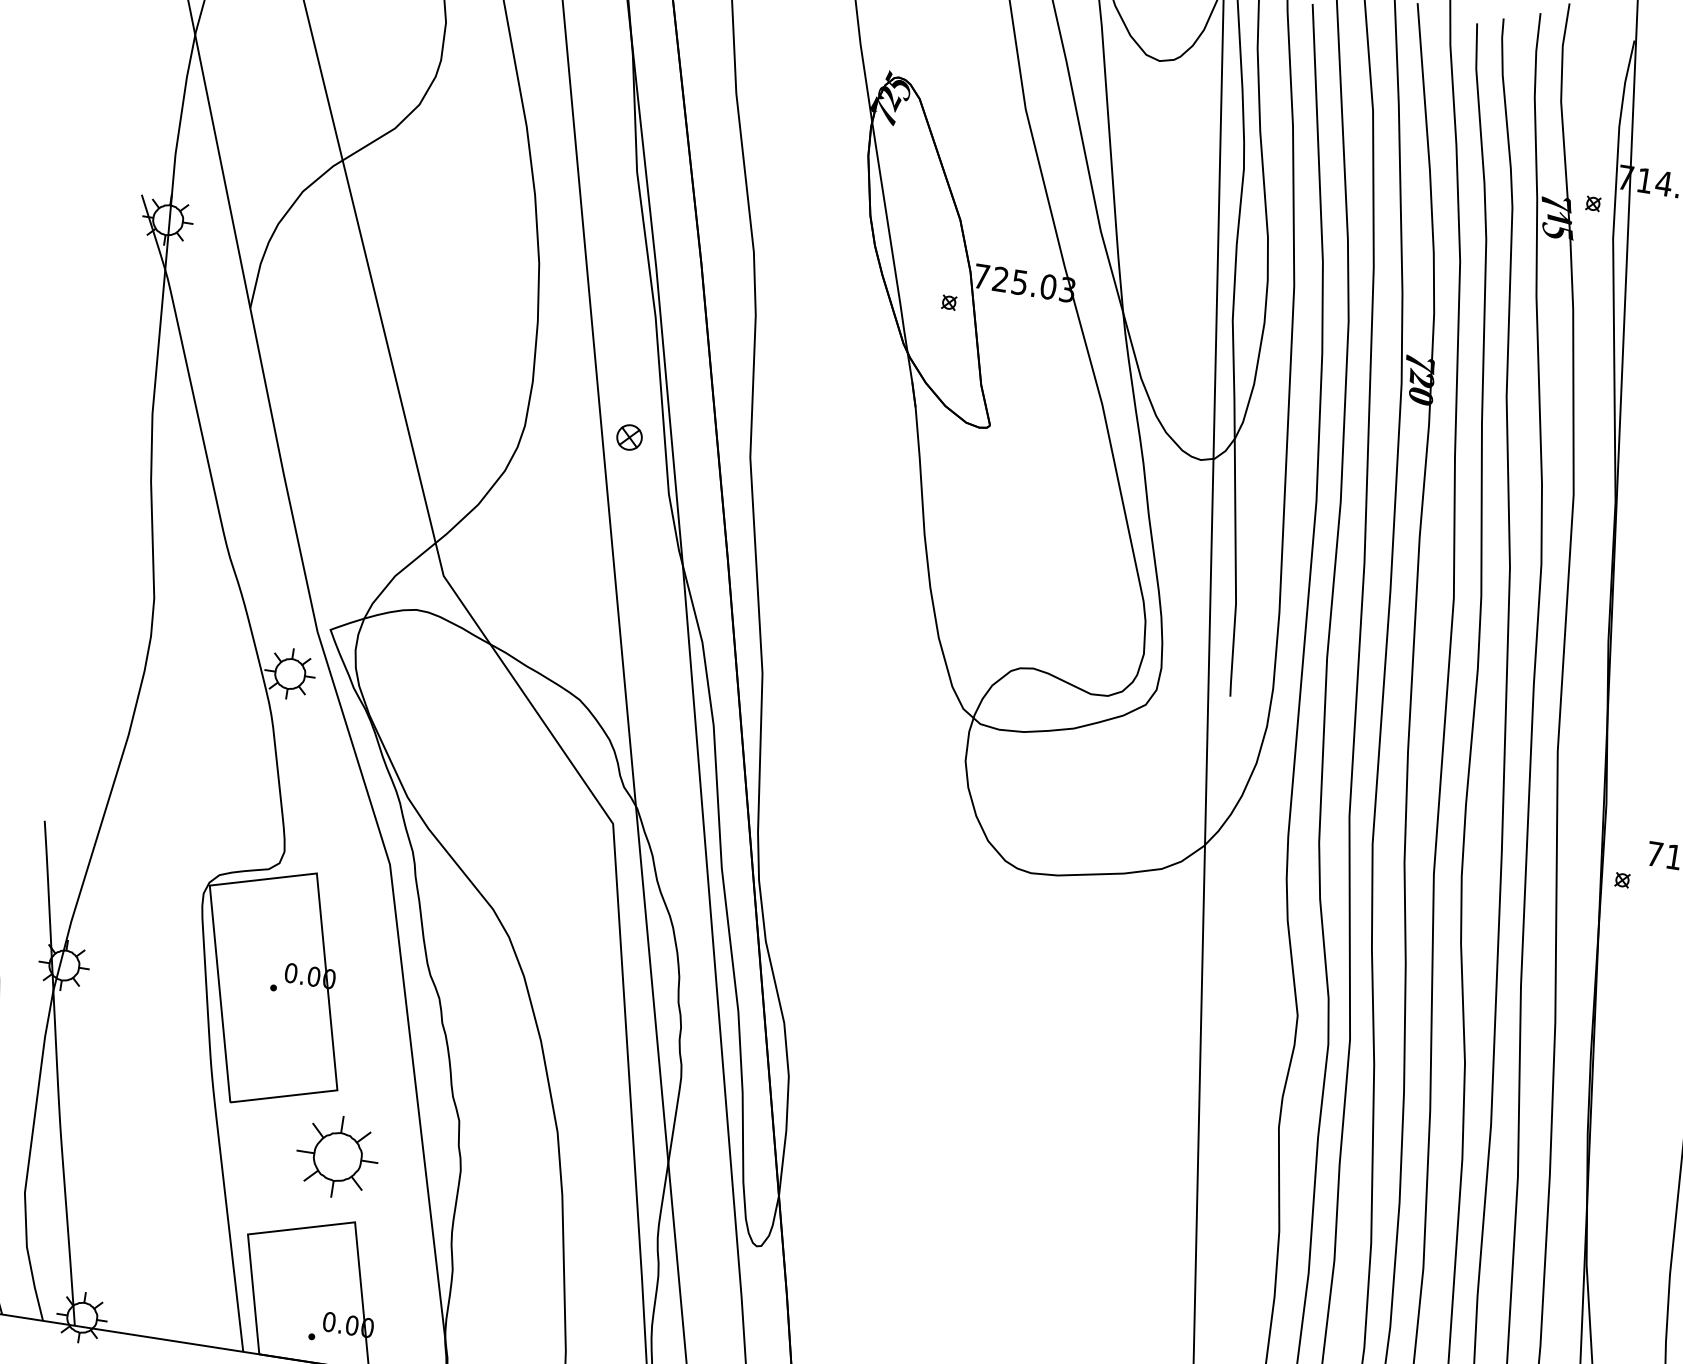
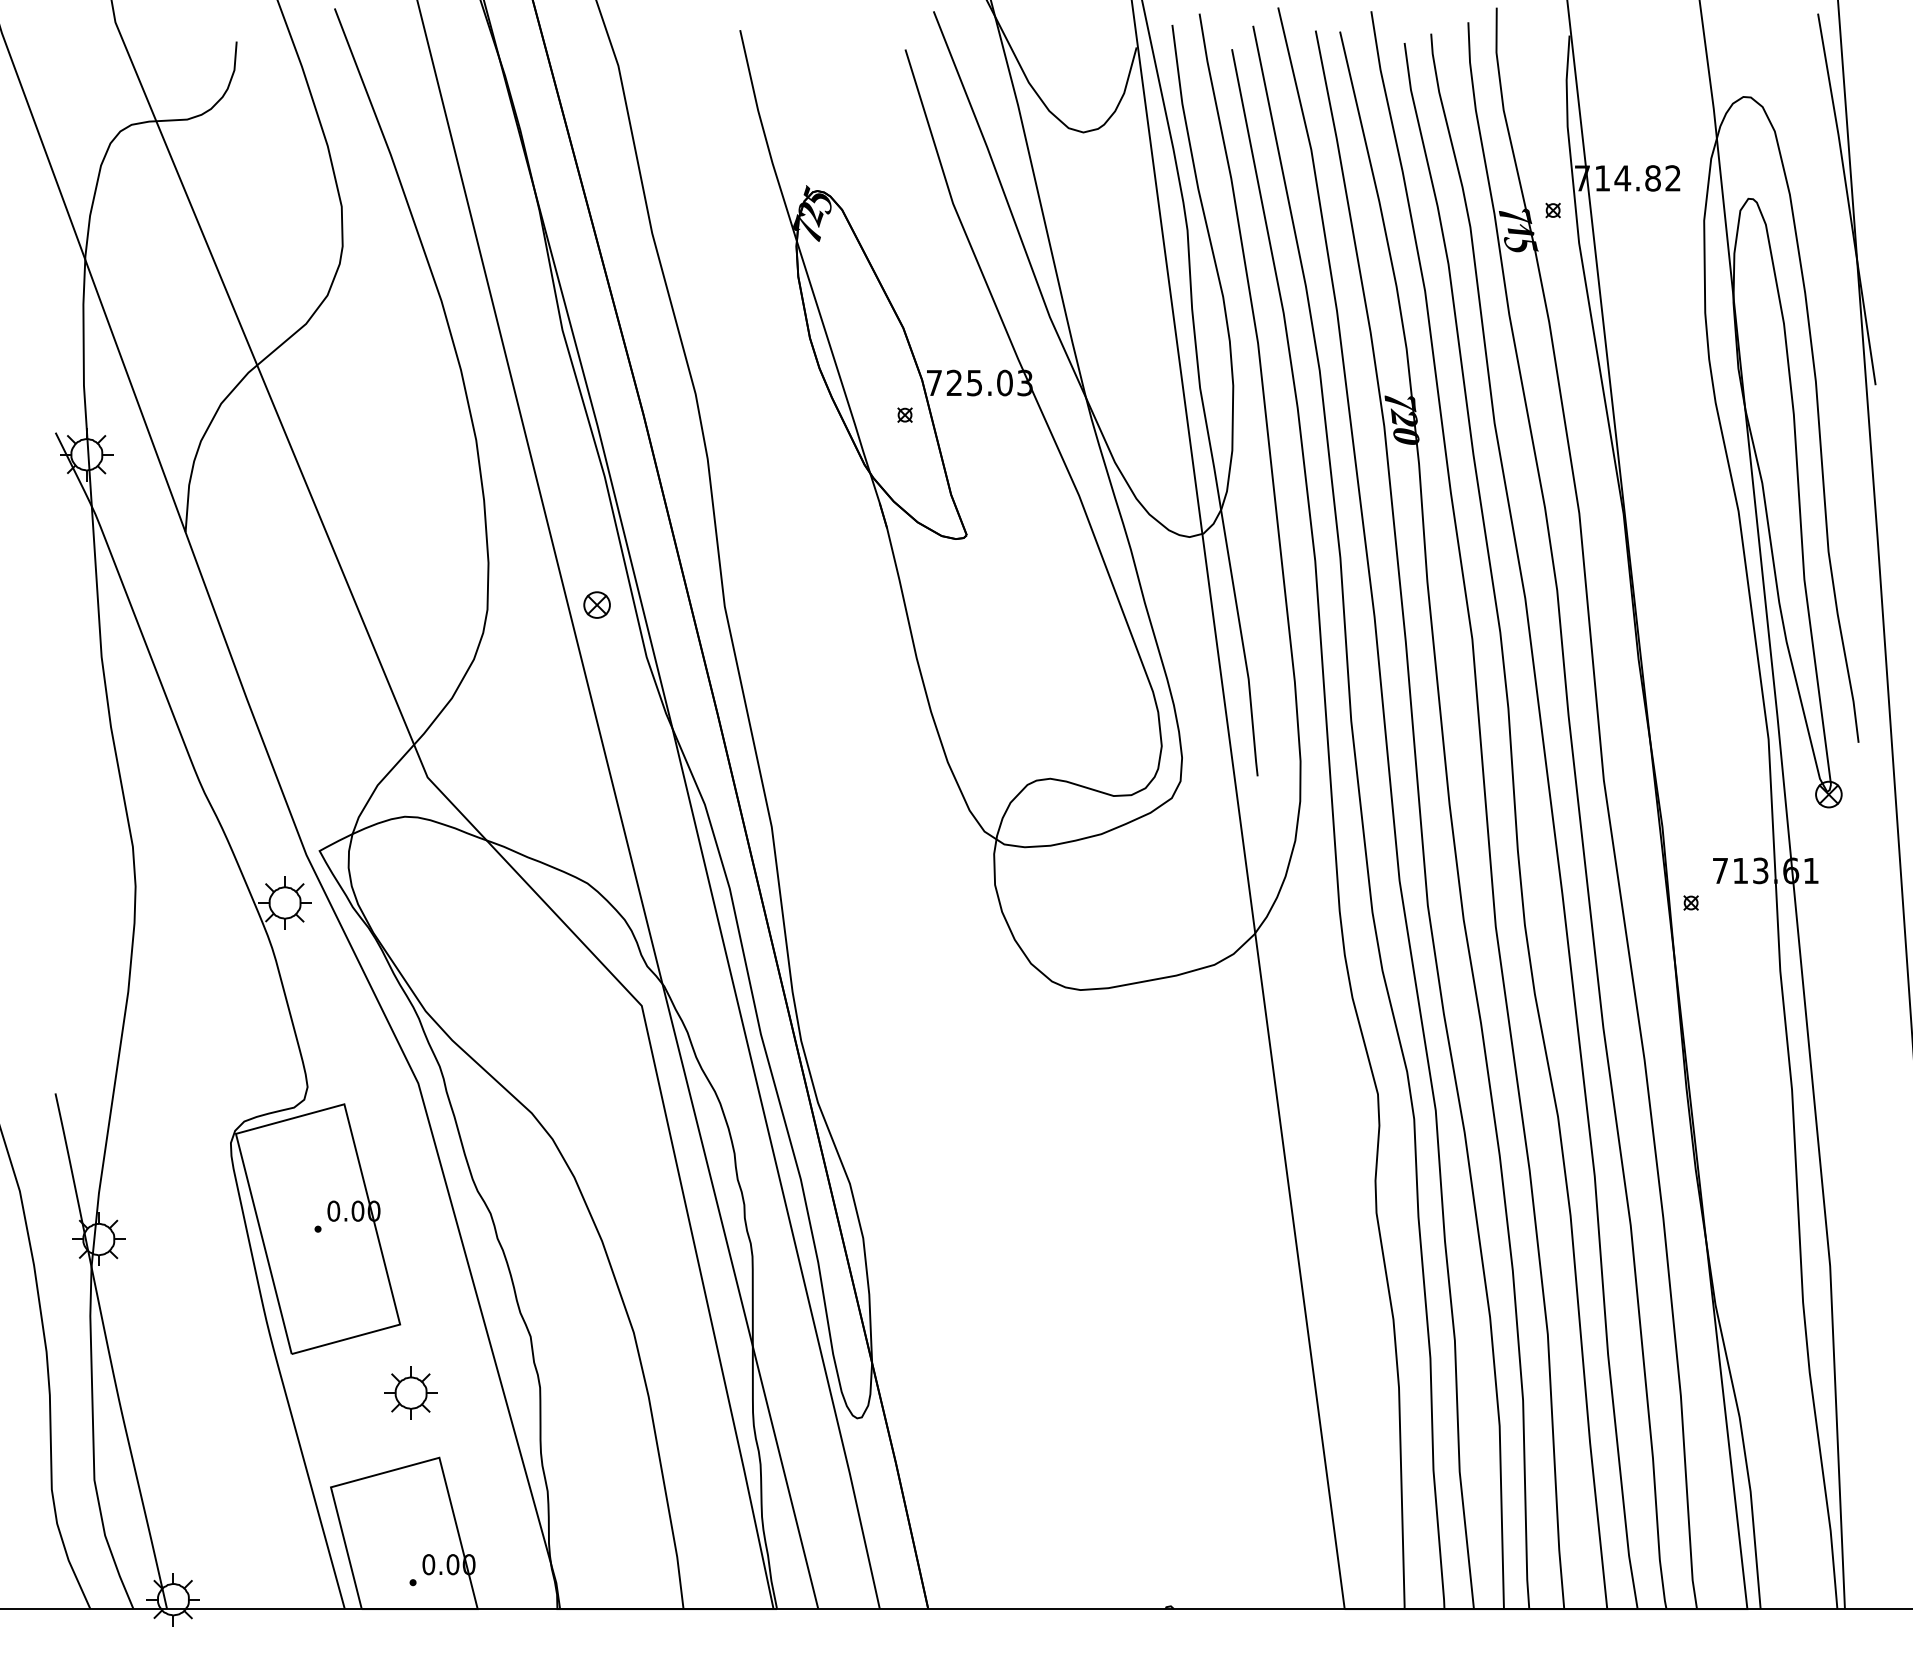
part: (337, 1156) -> (410, 1392), size x0.62

